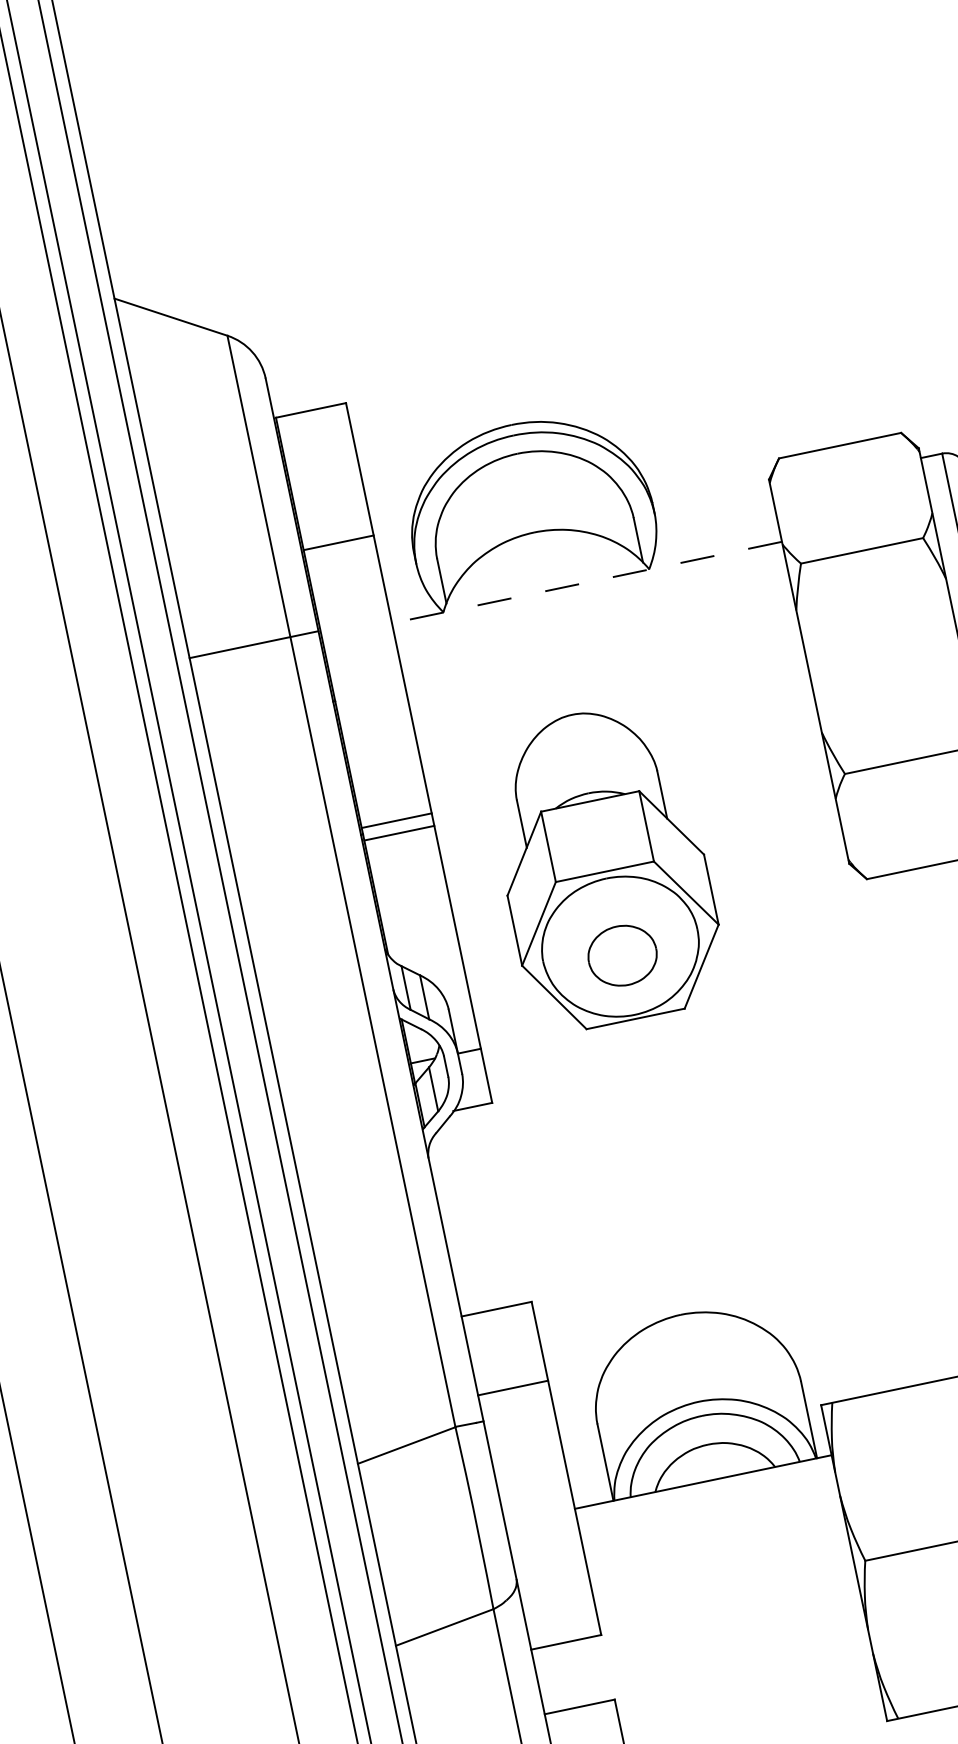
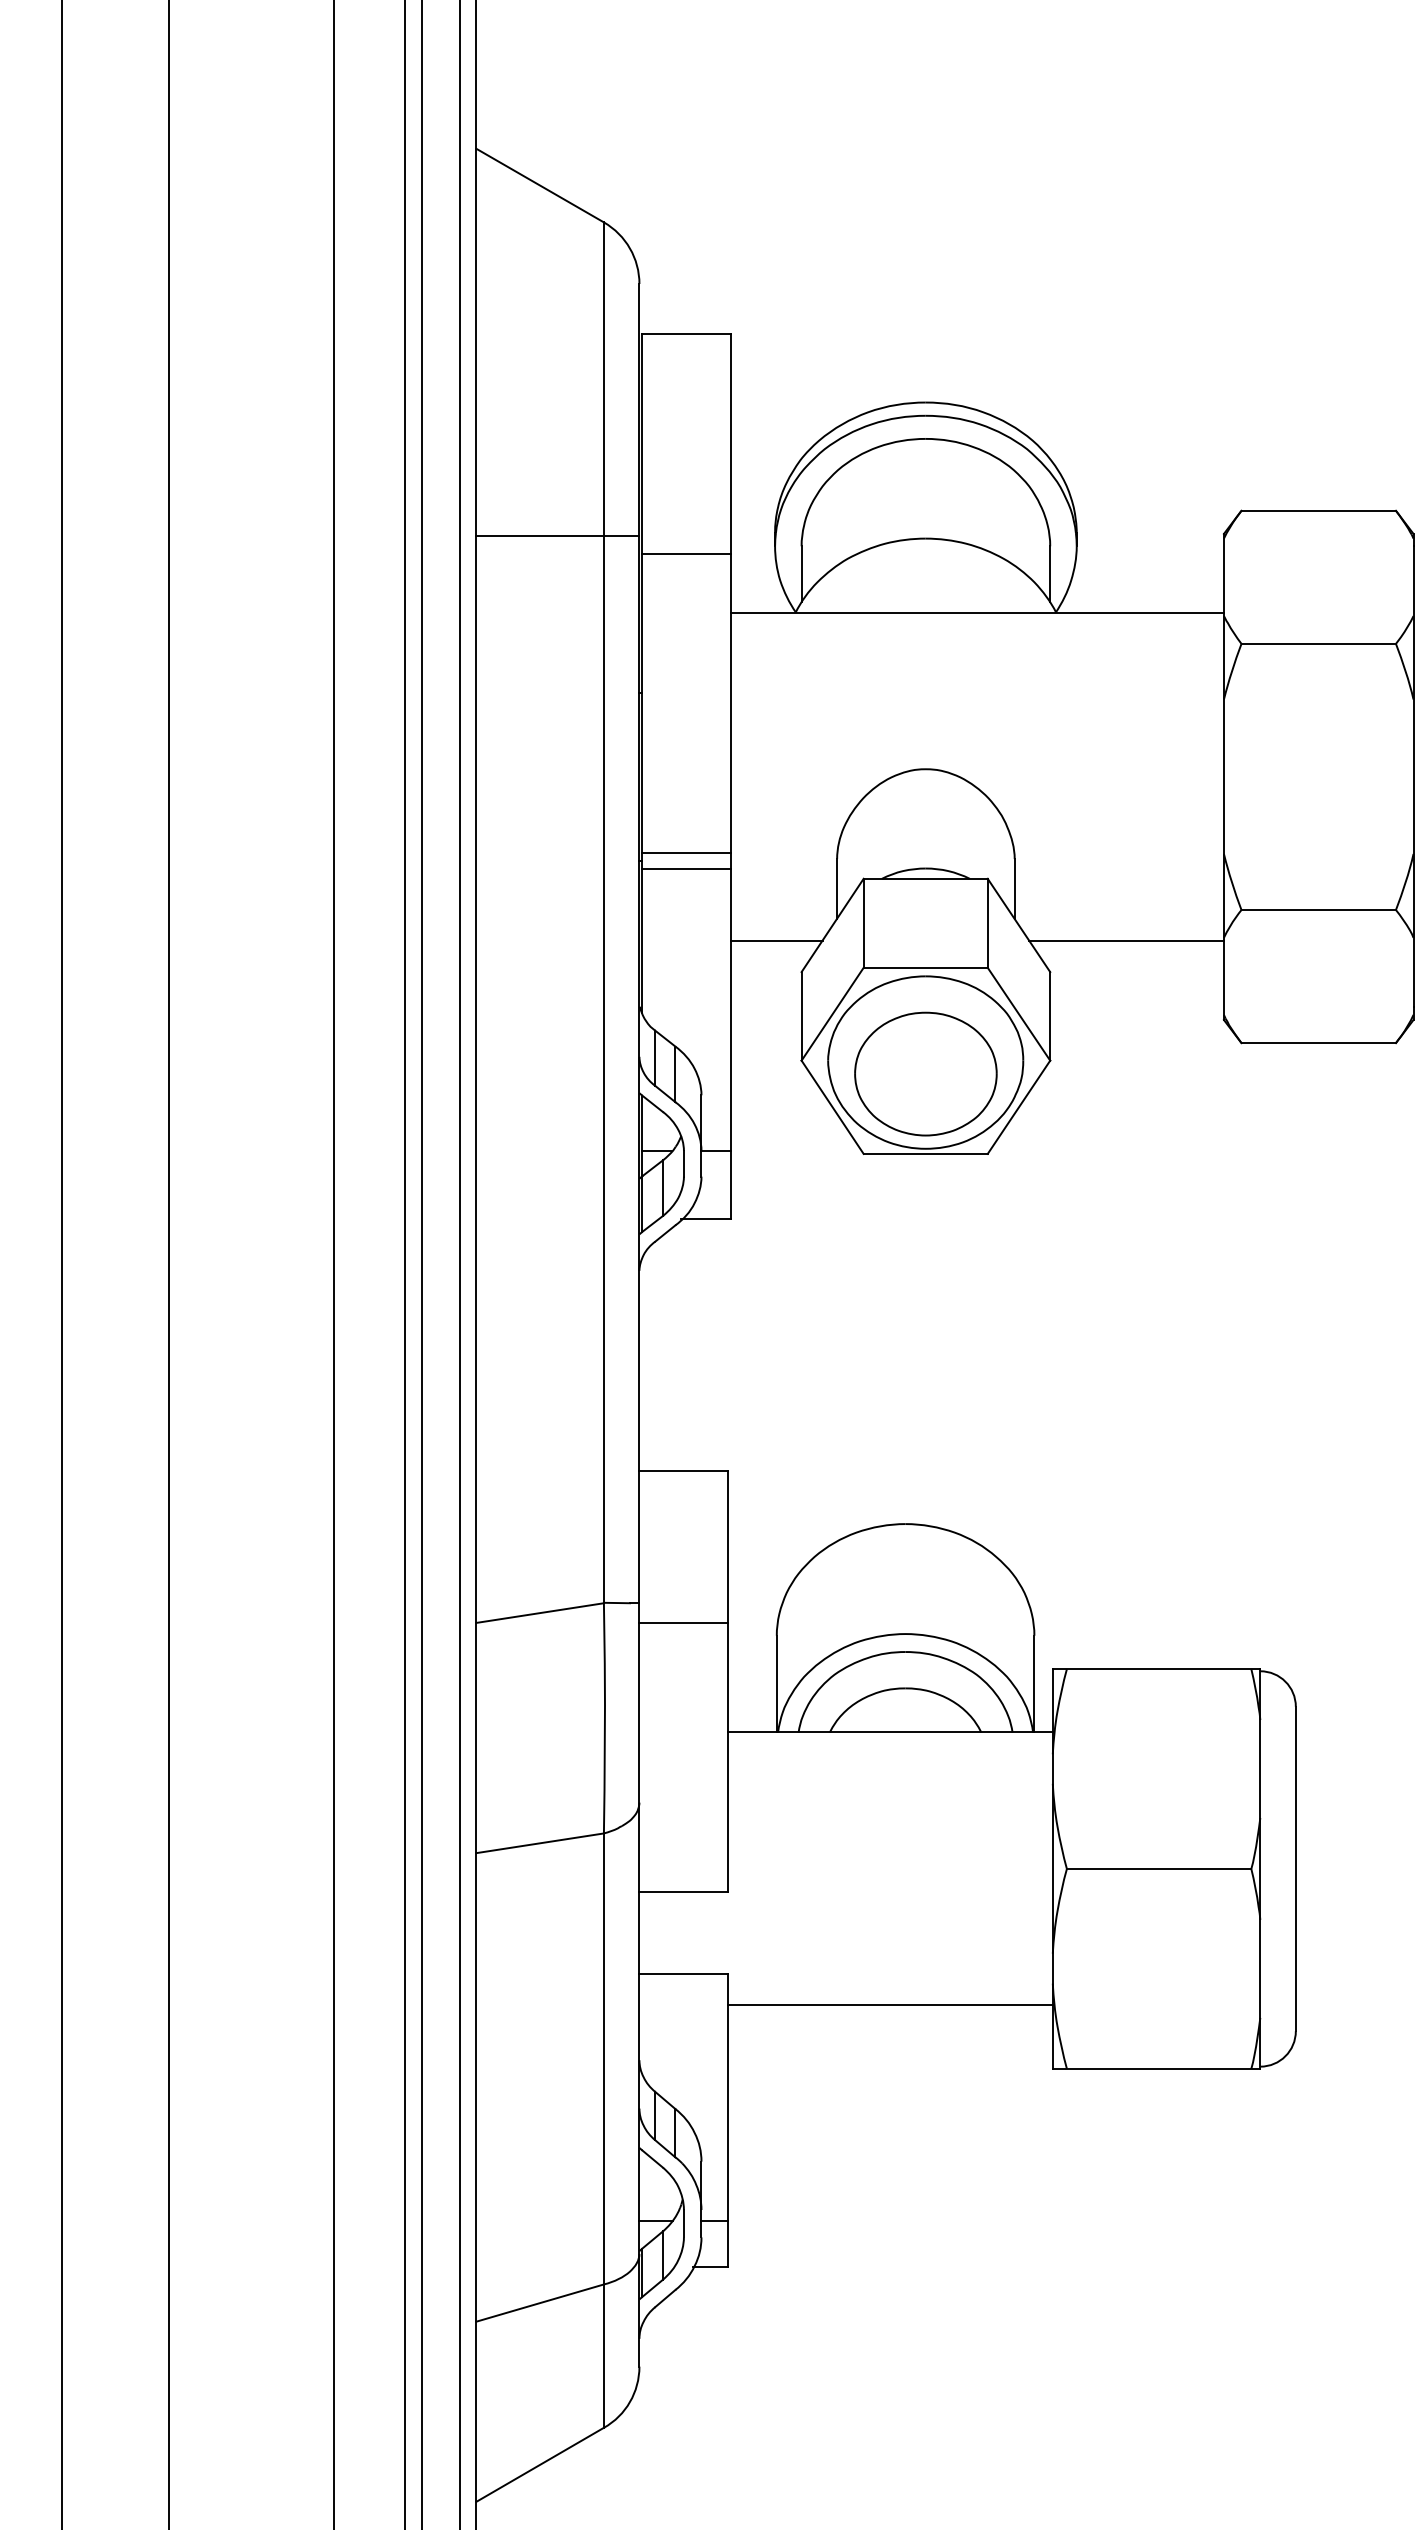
line: (338, 542) -> (686, 553), moved
line: (587, 582) -> (977, 612), dashed -> solid
line: (253, 644) -> (557, 535), moved
line: (759, 817) -> (1126, 940), added
line: (482, 874) -> (776, 940), added
part: (622, 955) -> (925, 1073), size x1.67
line: (512, 1388) -> (683, 1623), moved
line: (748, 1697) -> (890, 2005), added

